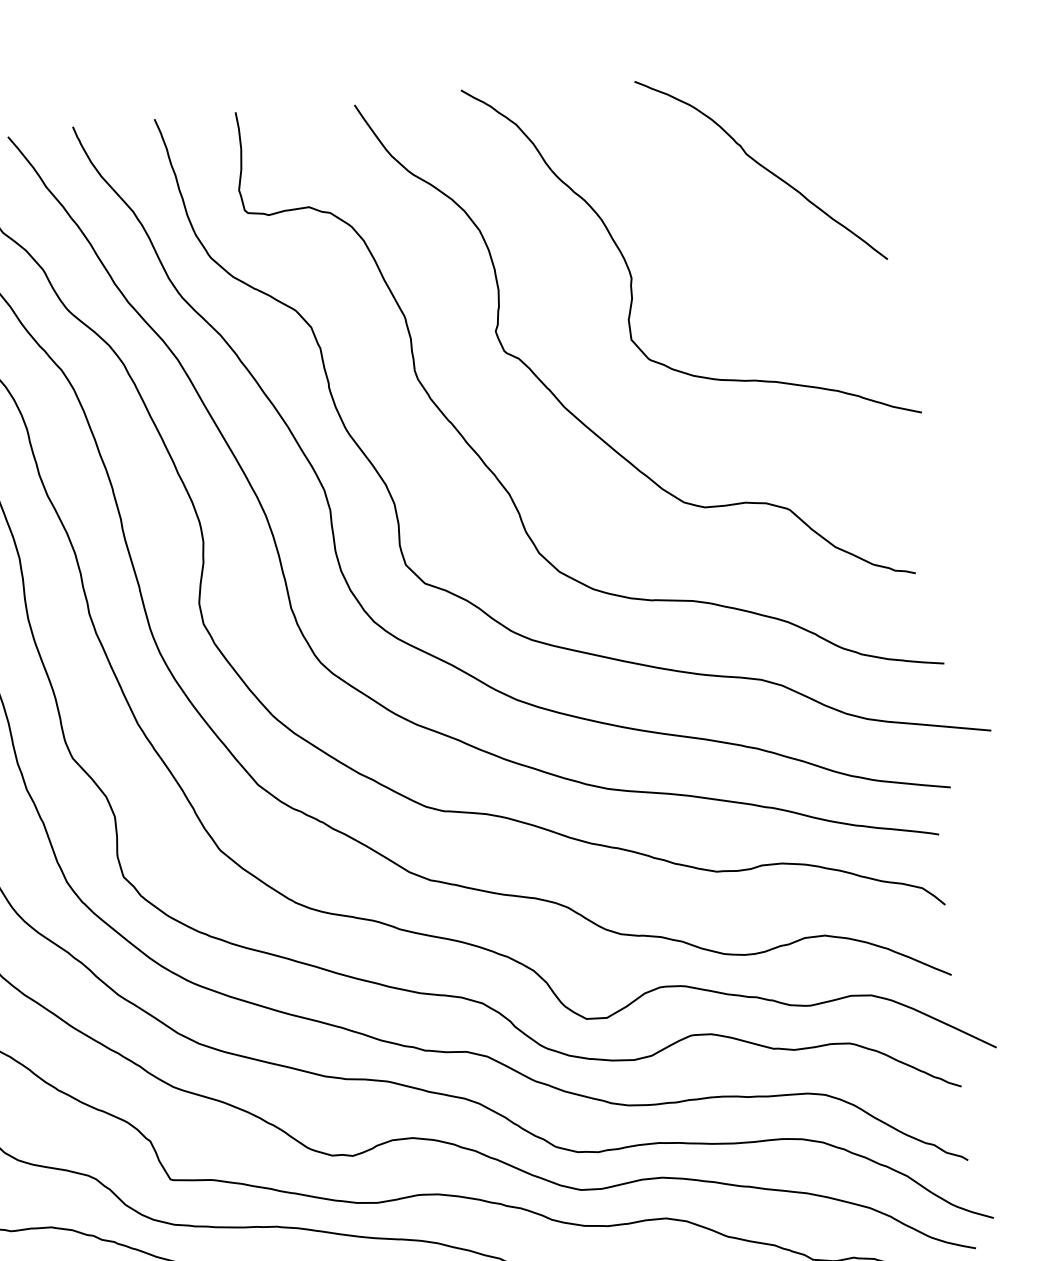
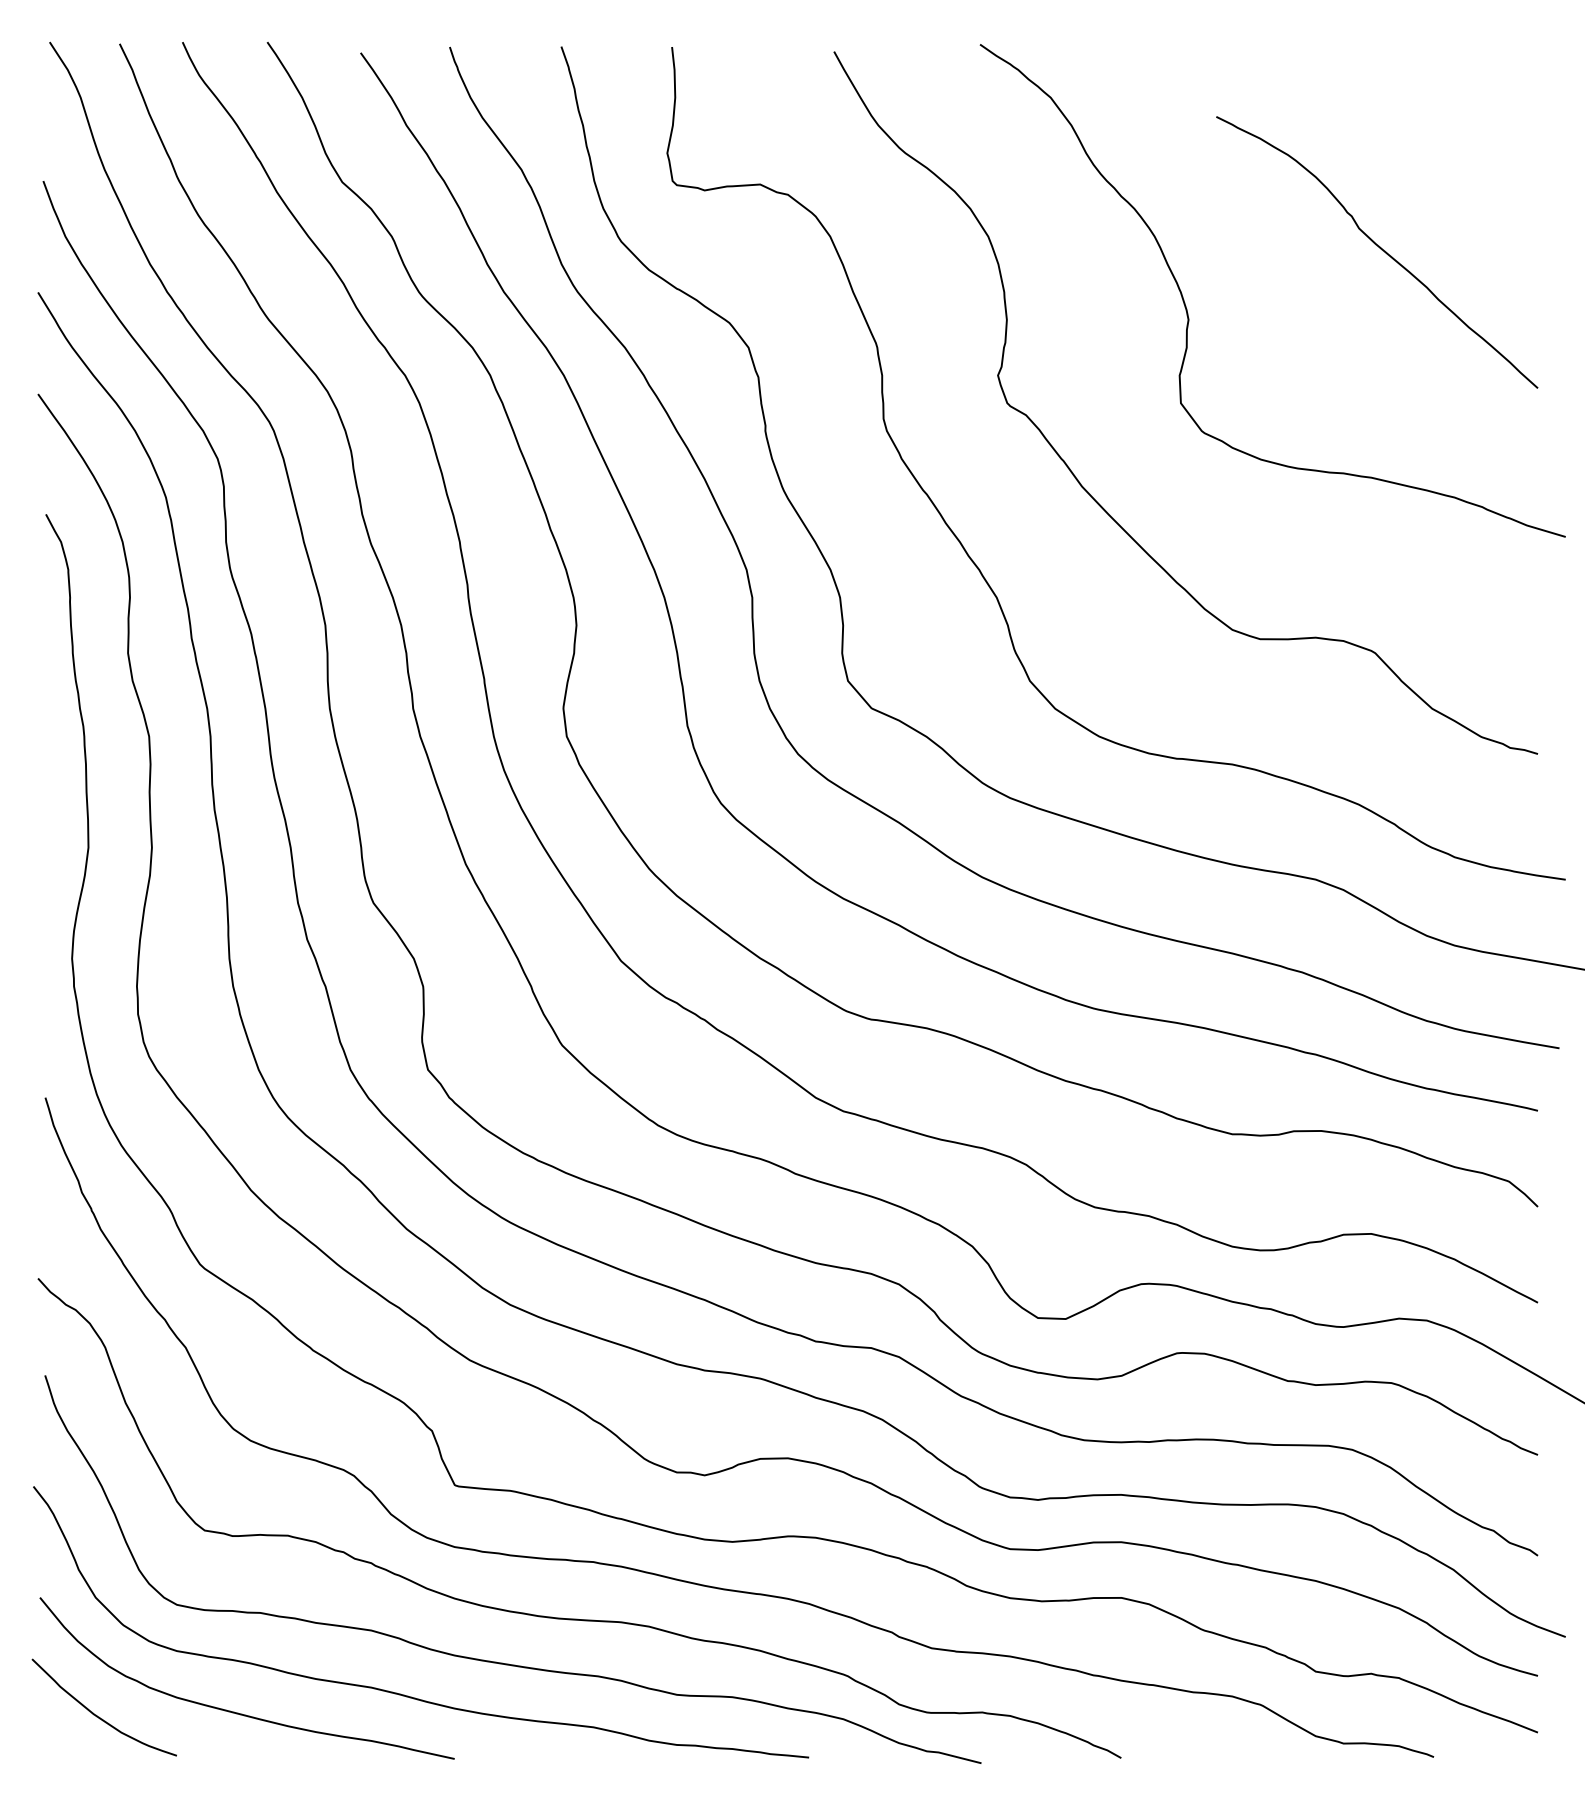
curve: (763, 168) -> (1380, 249), moved

